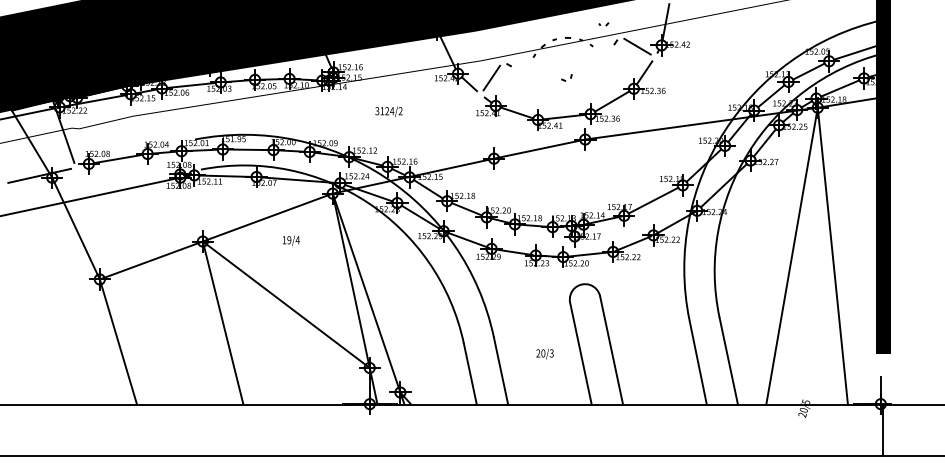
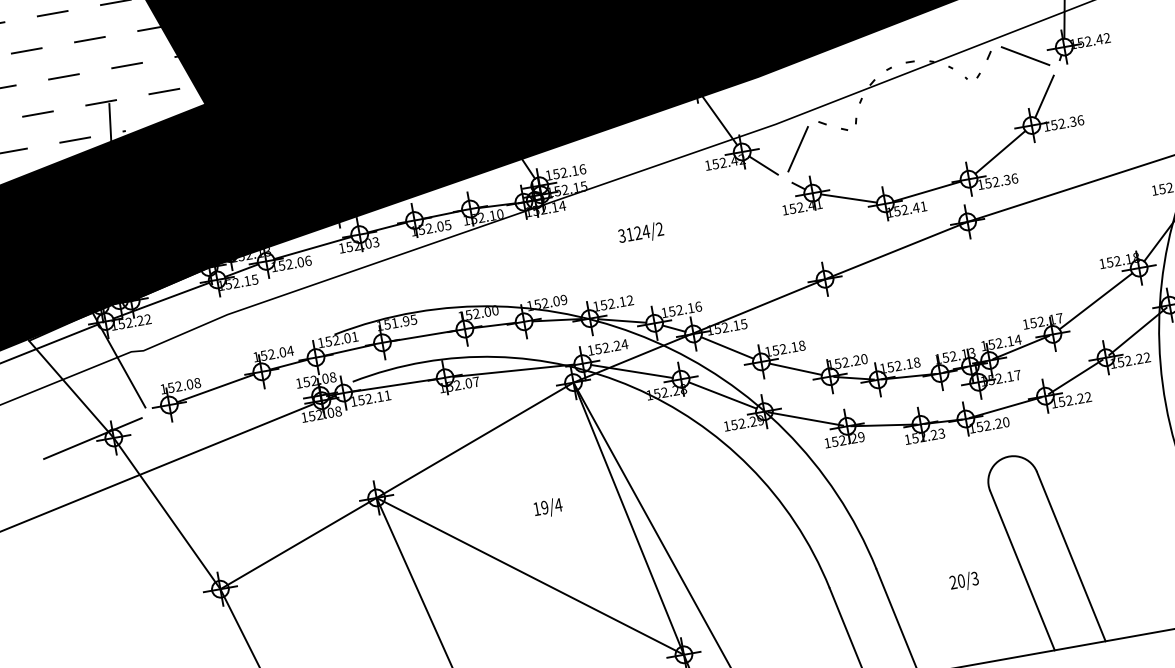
part: (603, 24) -> (972, 77), moved
part: (566, 77) -> (848, 124), moved
text: (290, 240) -> (546, 507), moved

